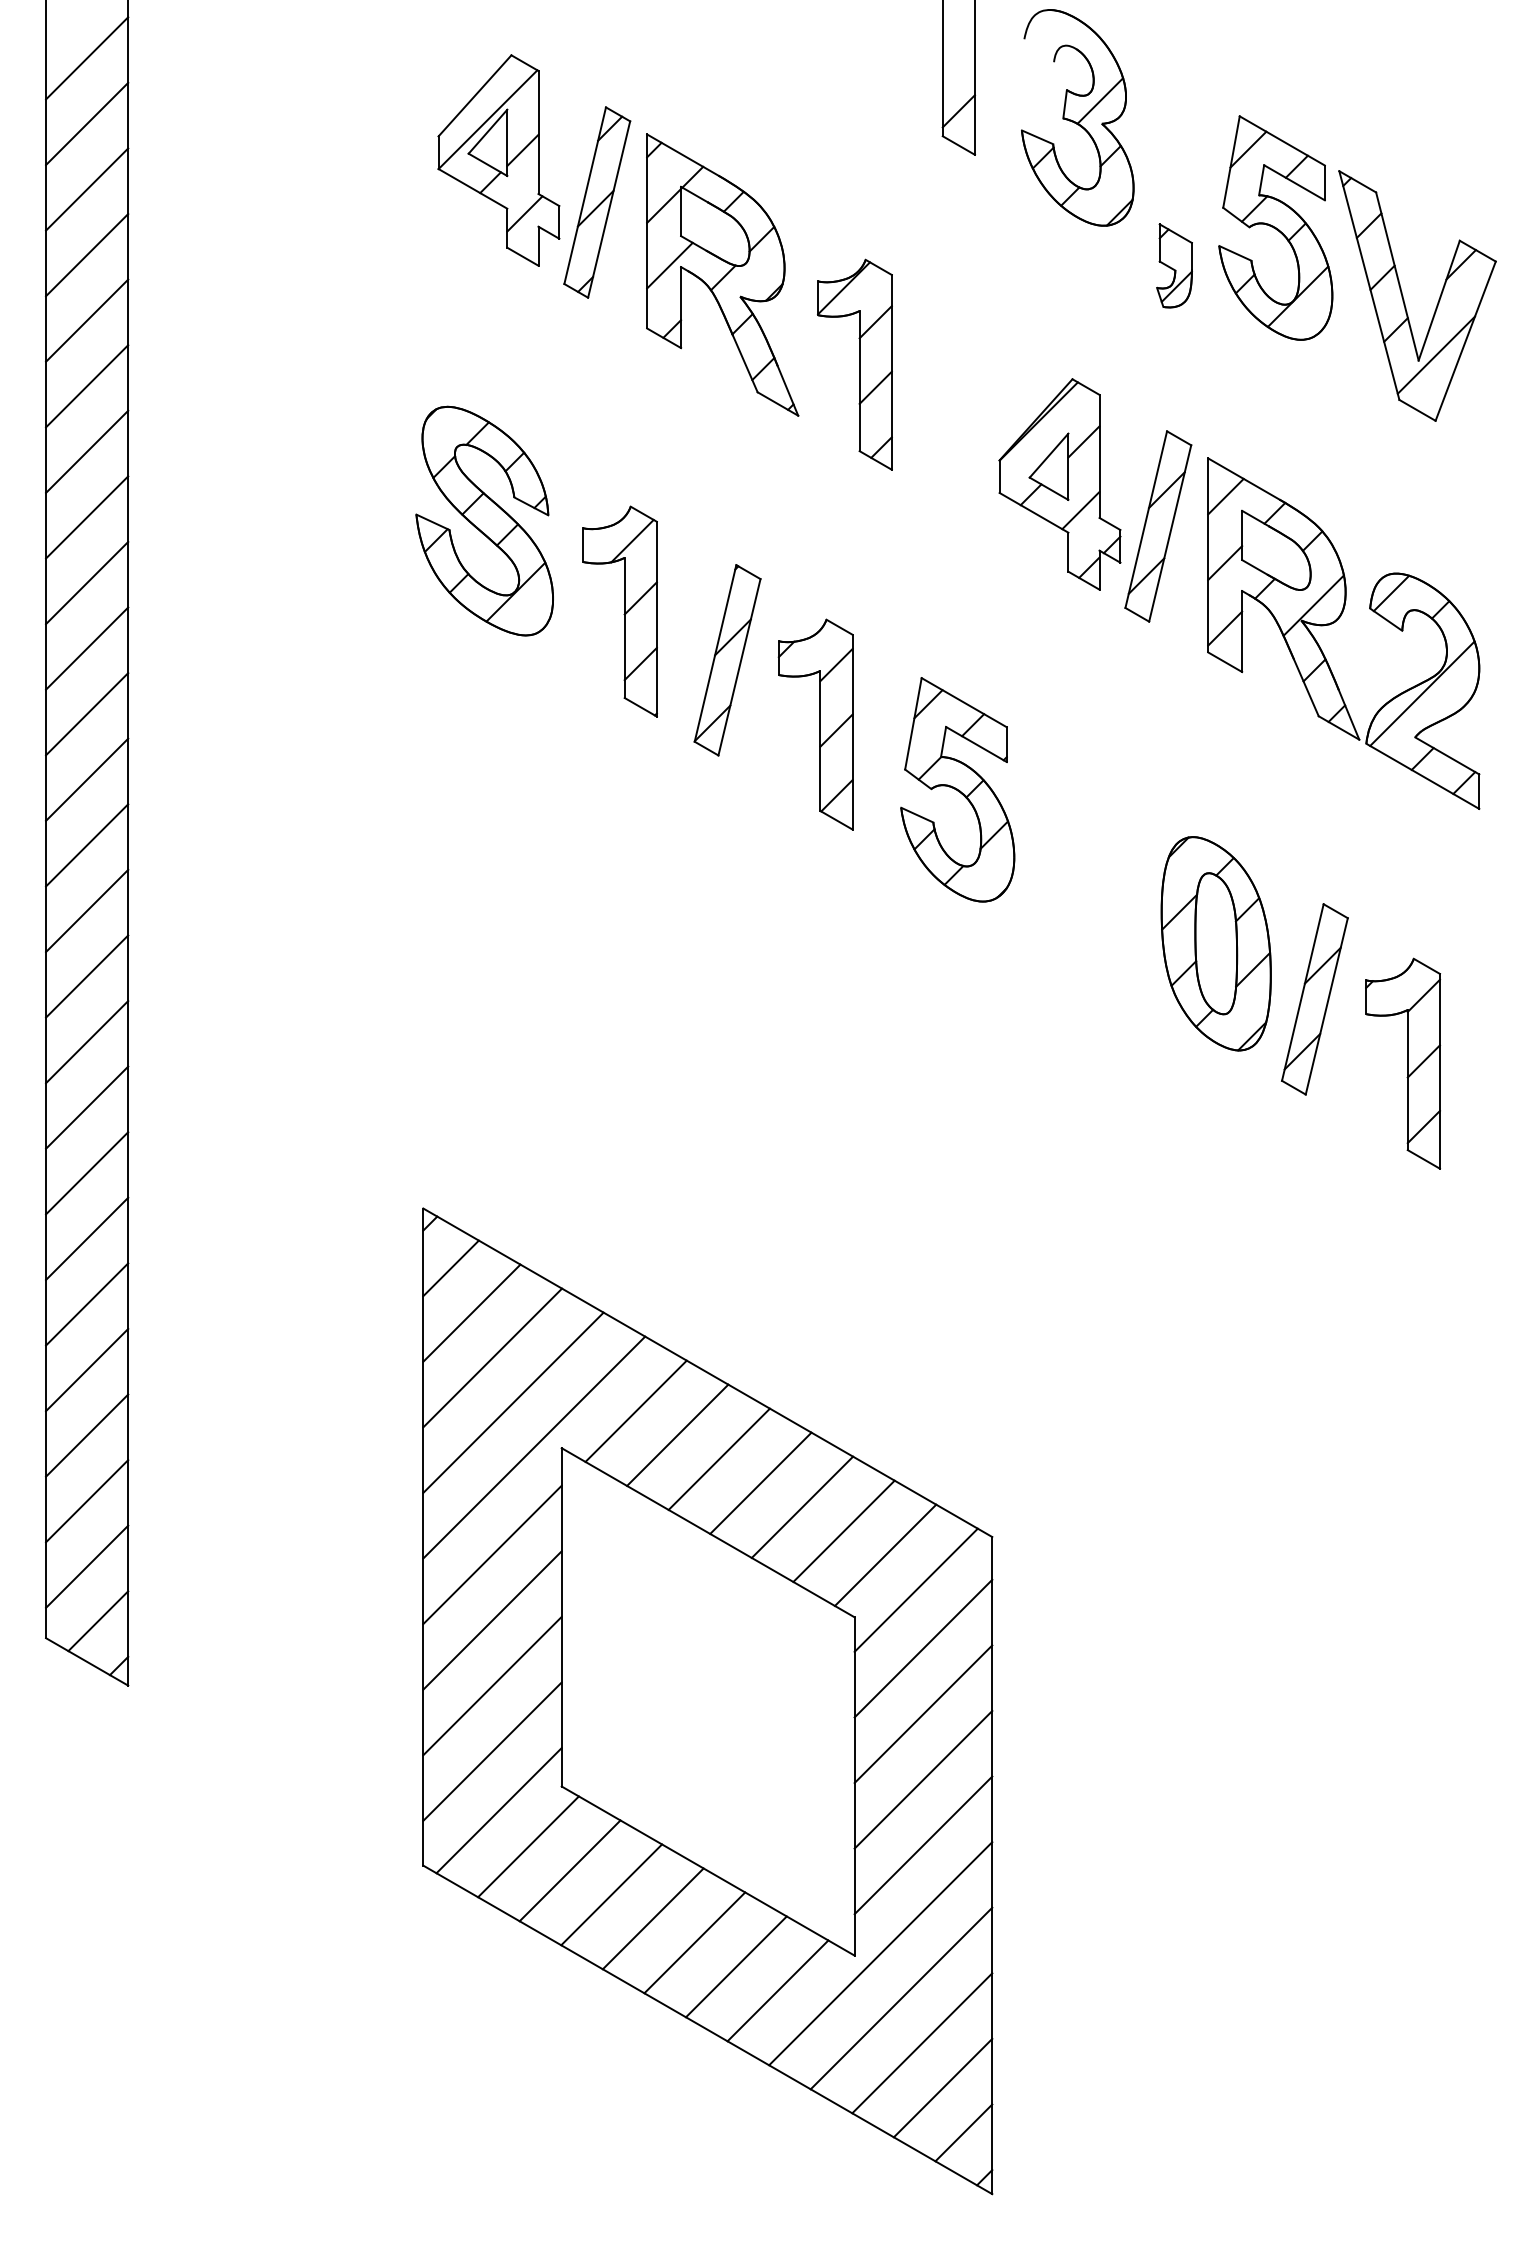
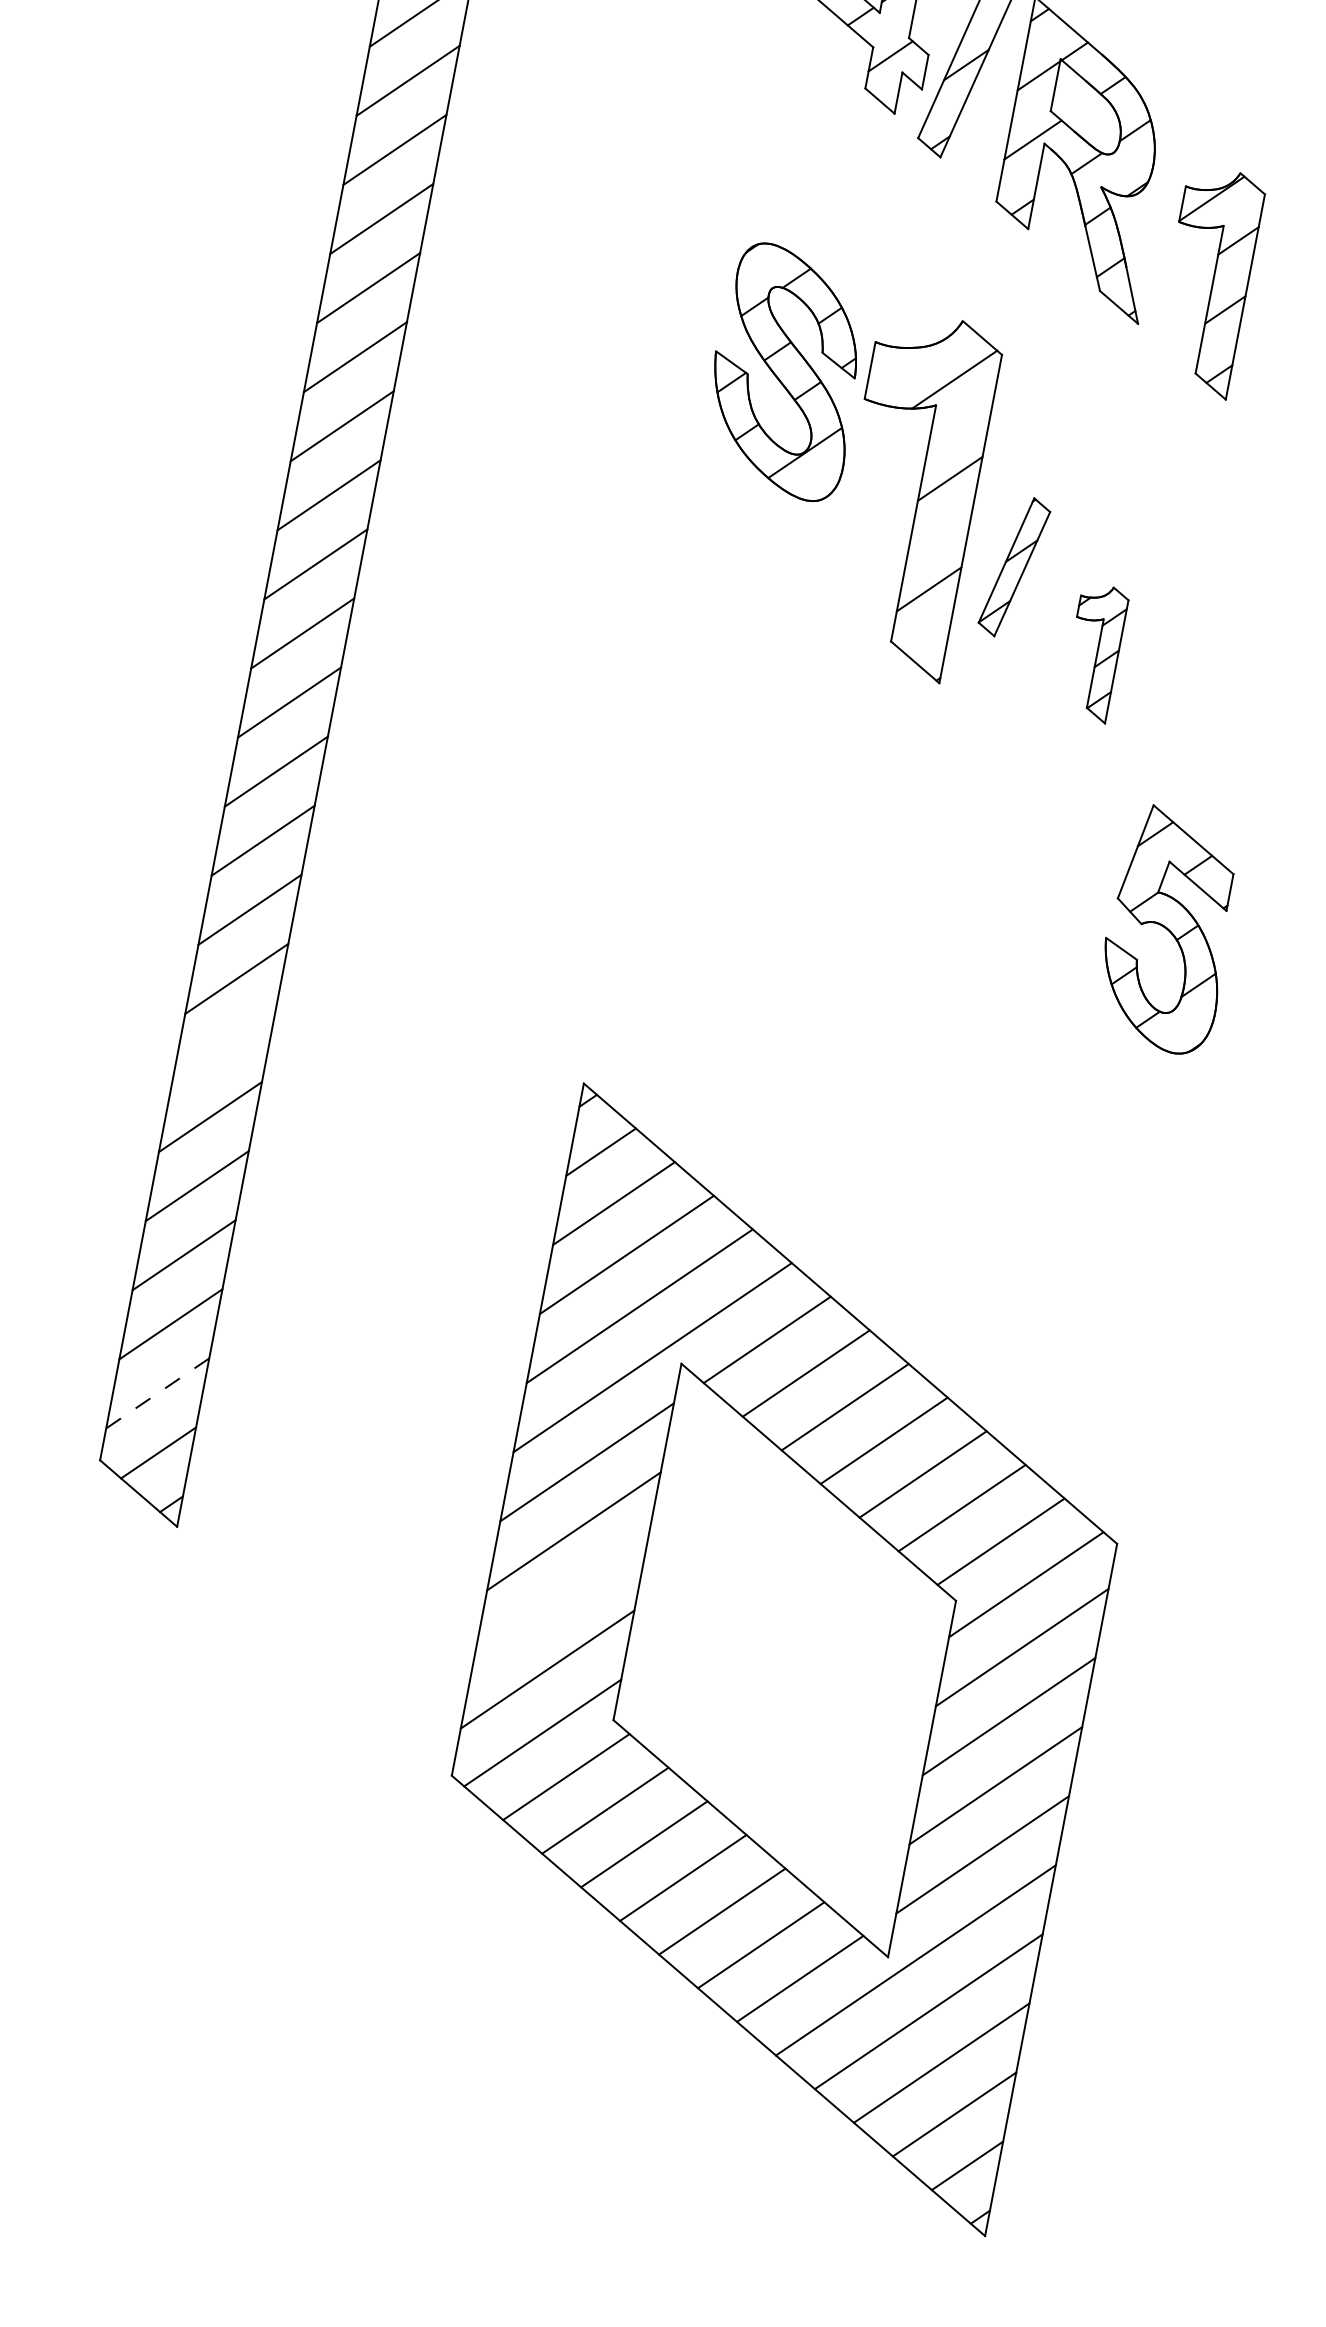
part: (619, 611) -> (910, 494), size x1.6
part: (727, 660) -> (1014, 567), size x0.7
part: (815, 724) -> (1094, 652), size x0.6
part: (957, 789) -> (1169, 929), moved
line: (87, 1238) -> (224, 1047), removed
line: (87, 1566) -> (158, 1393), solid -> dashed
line: (492, 1685) -> (560, 1599), removed

